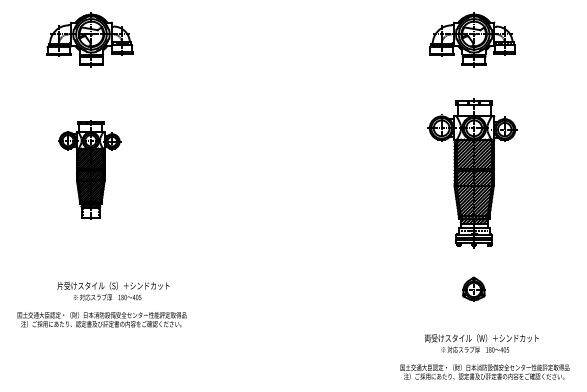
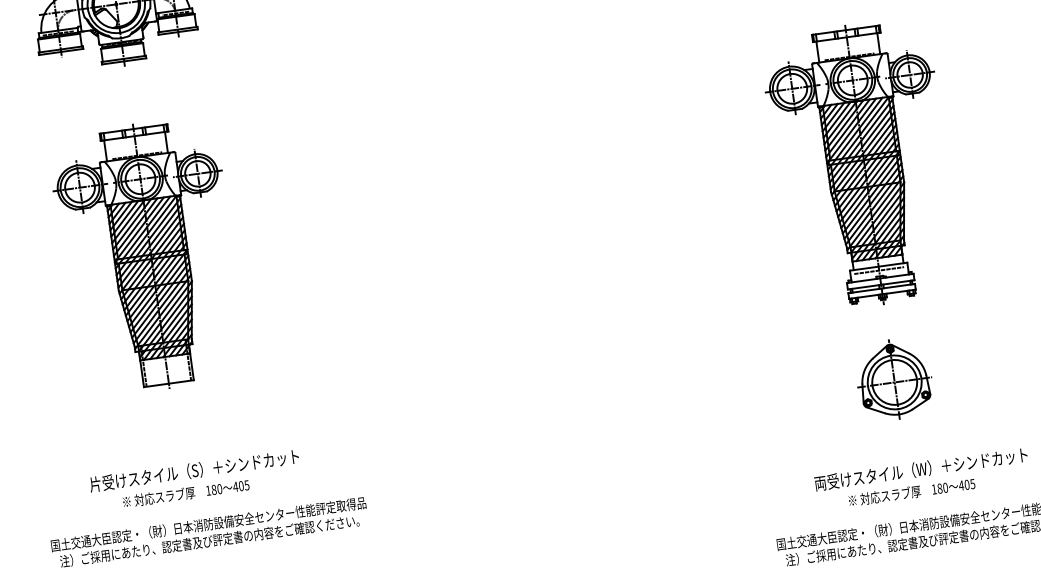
part: (89, 169) -> (147, 256), size x1.43
part: (473, 288) -> (892, 378), size x1.67
text: (113, 290) -> (195, 479), moved

